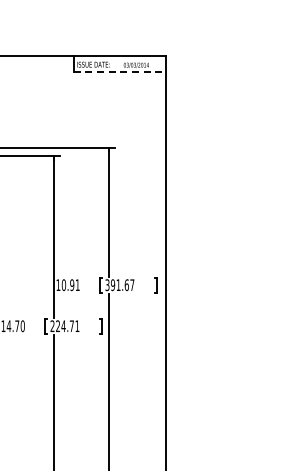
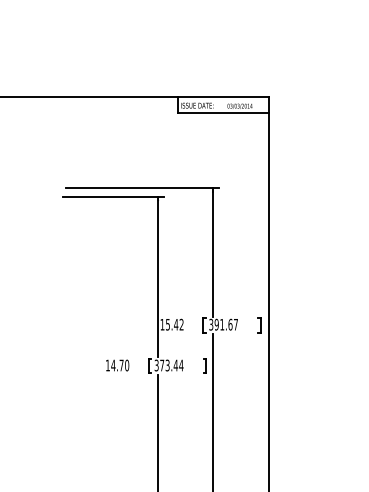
line: (119, 72) -> (223, 113), dashed -> solid
text: (70, 284) -> (174, 324), 10.91 -> 15.42
text: (64, 326) -> (168, 365), 224.71 -> 373.44

